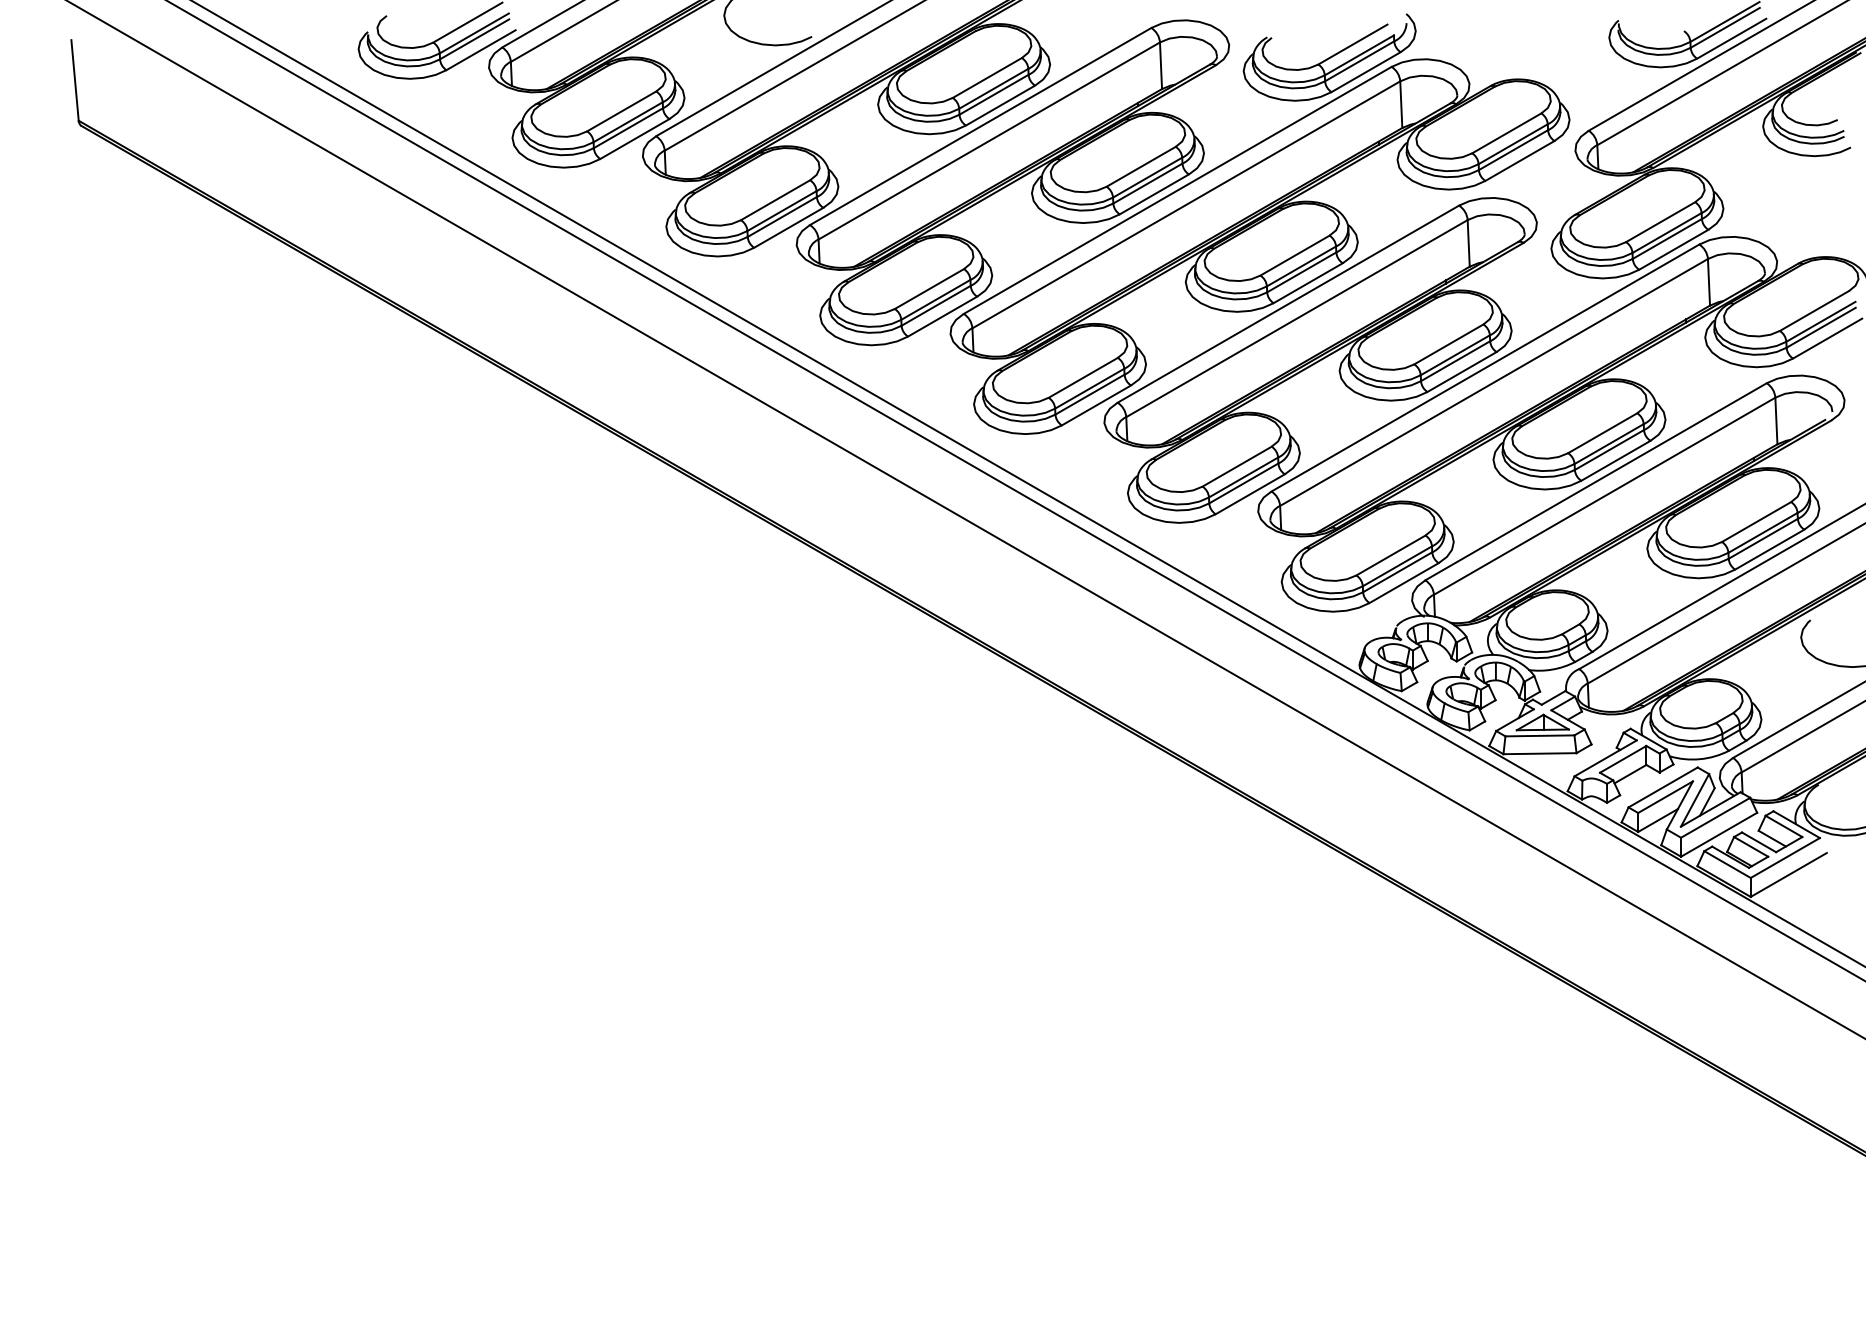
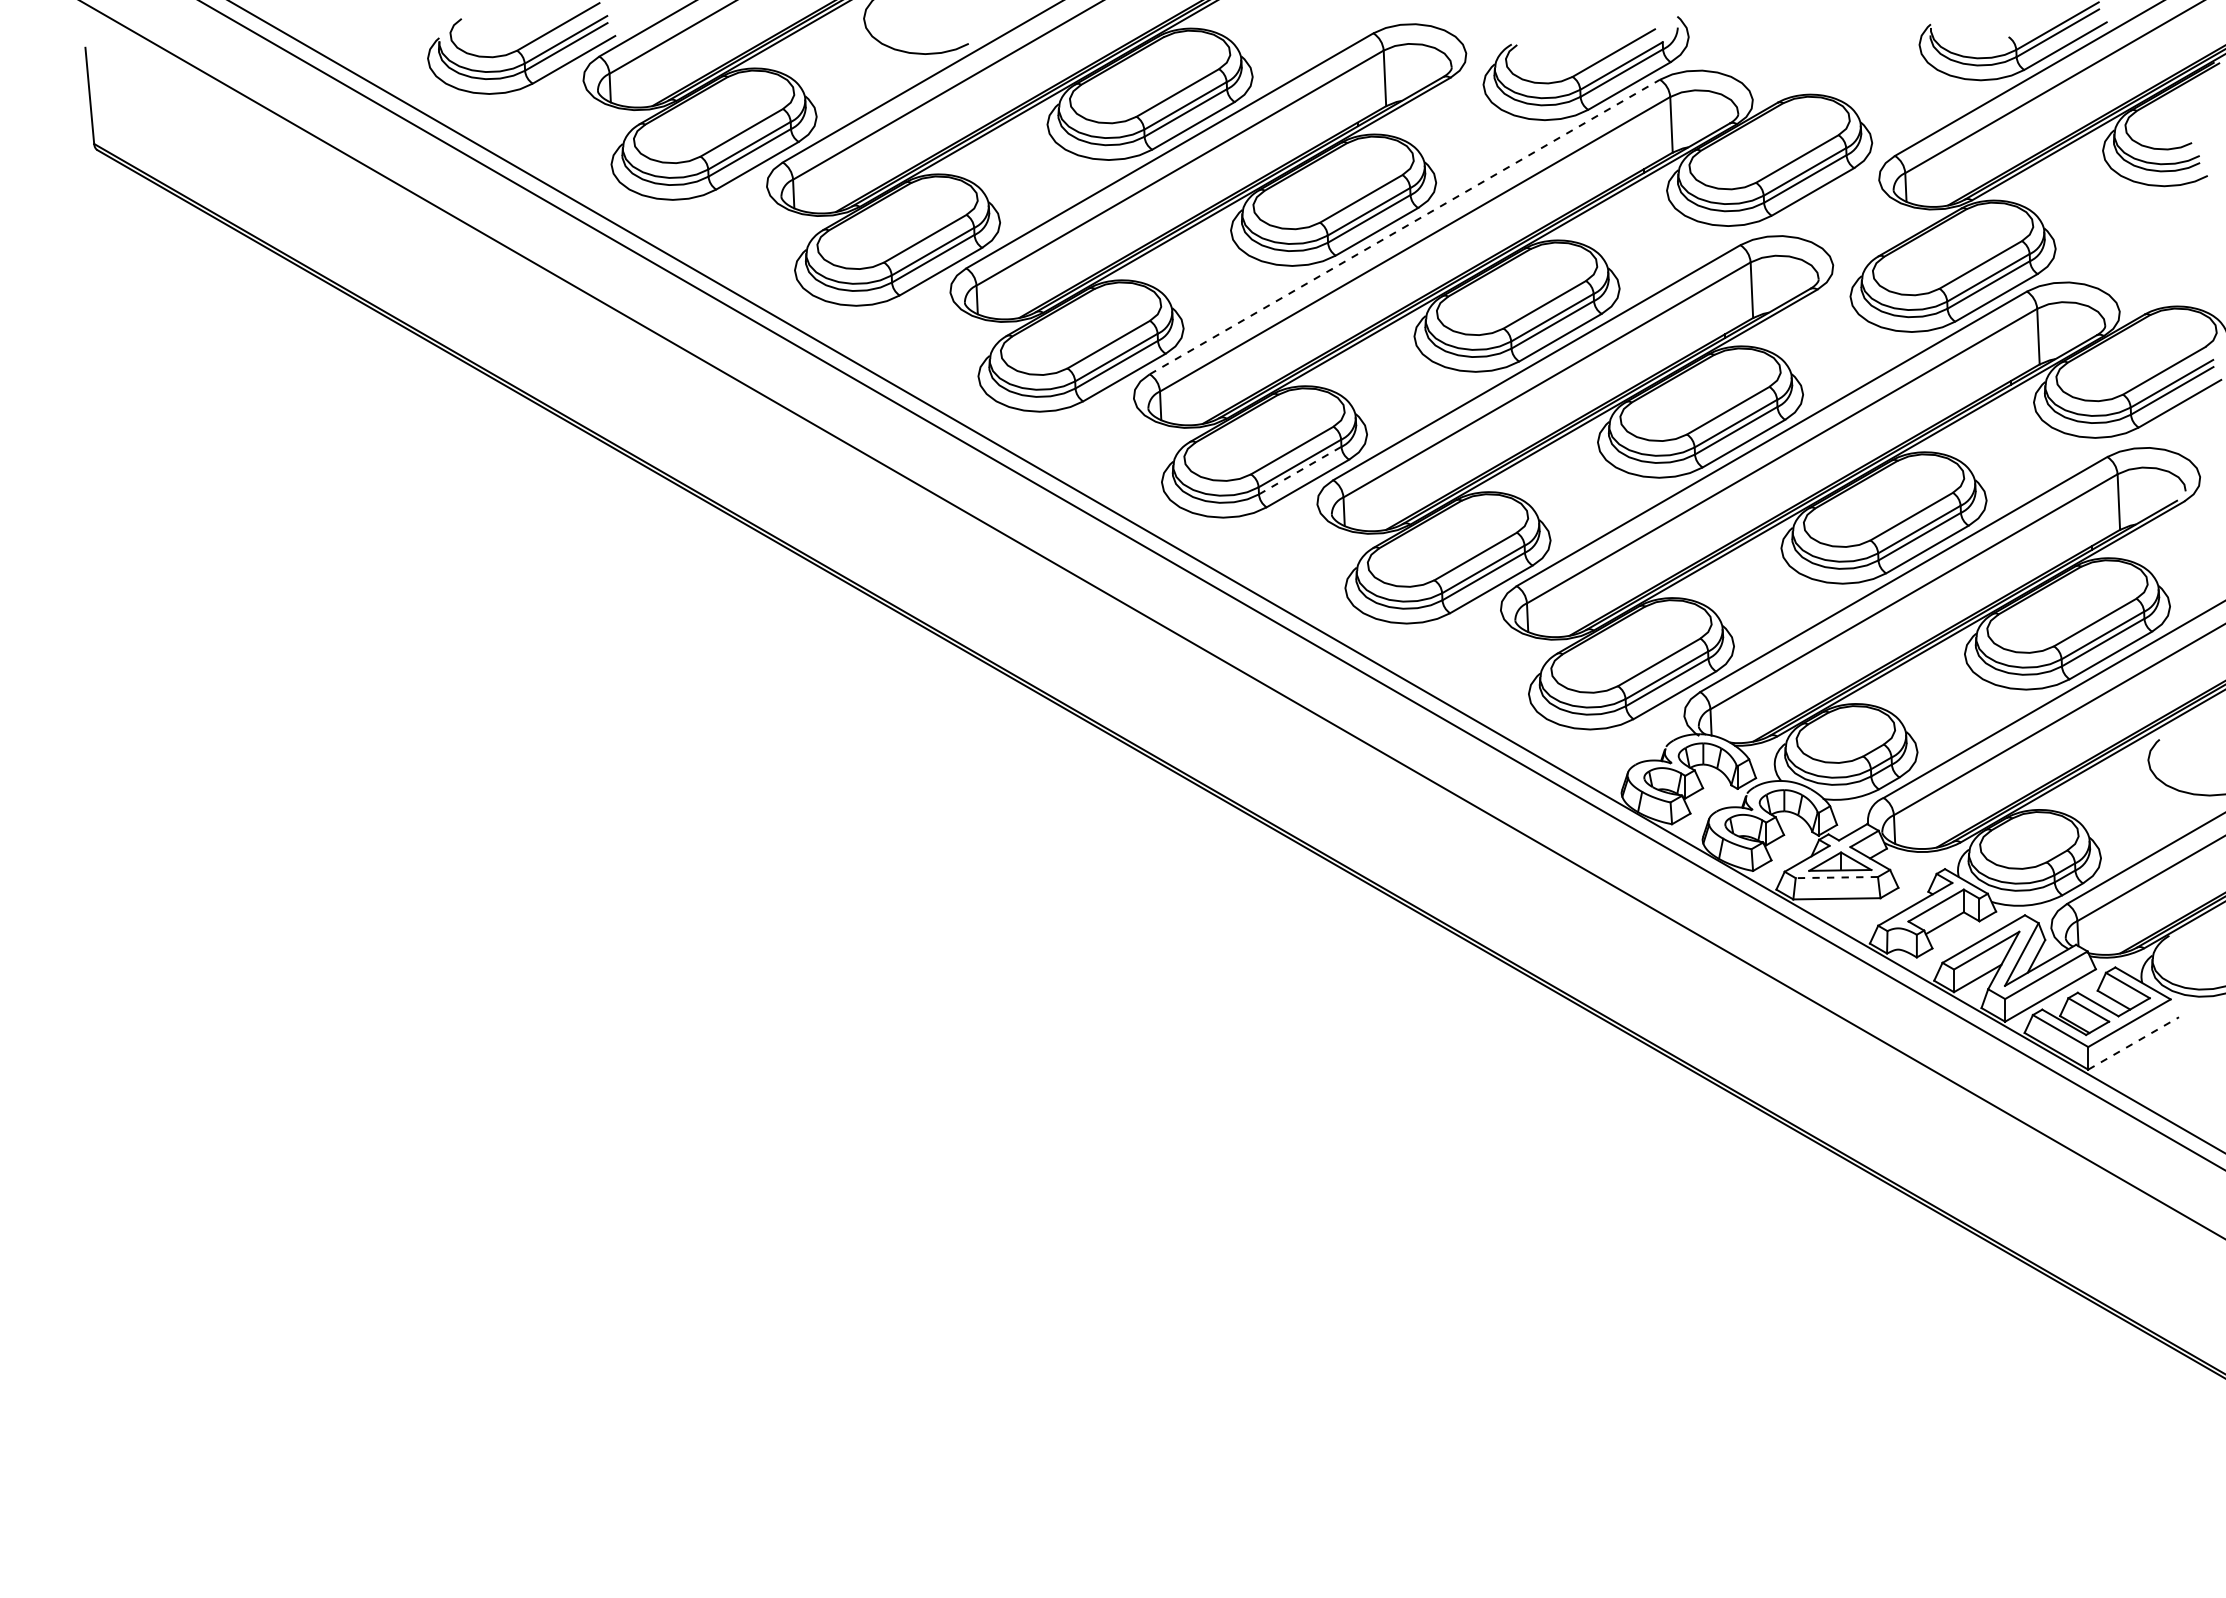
line: (1177, 190) -> (1404, 227), solid -> dashed
line: (1090, 394) -> (1300, 470), solid -> dashed
line: (1539, 735) -> (1836, 877), solid -> dashed
line: (1789, 875) -> (2134, 1043), solid -> dashed

